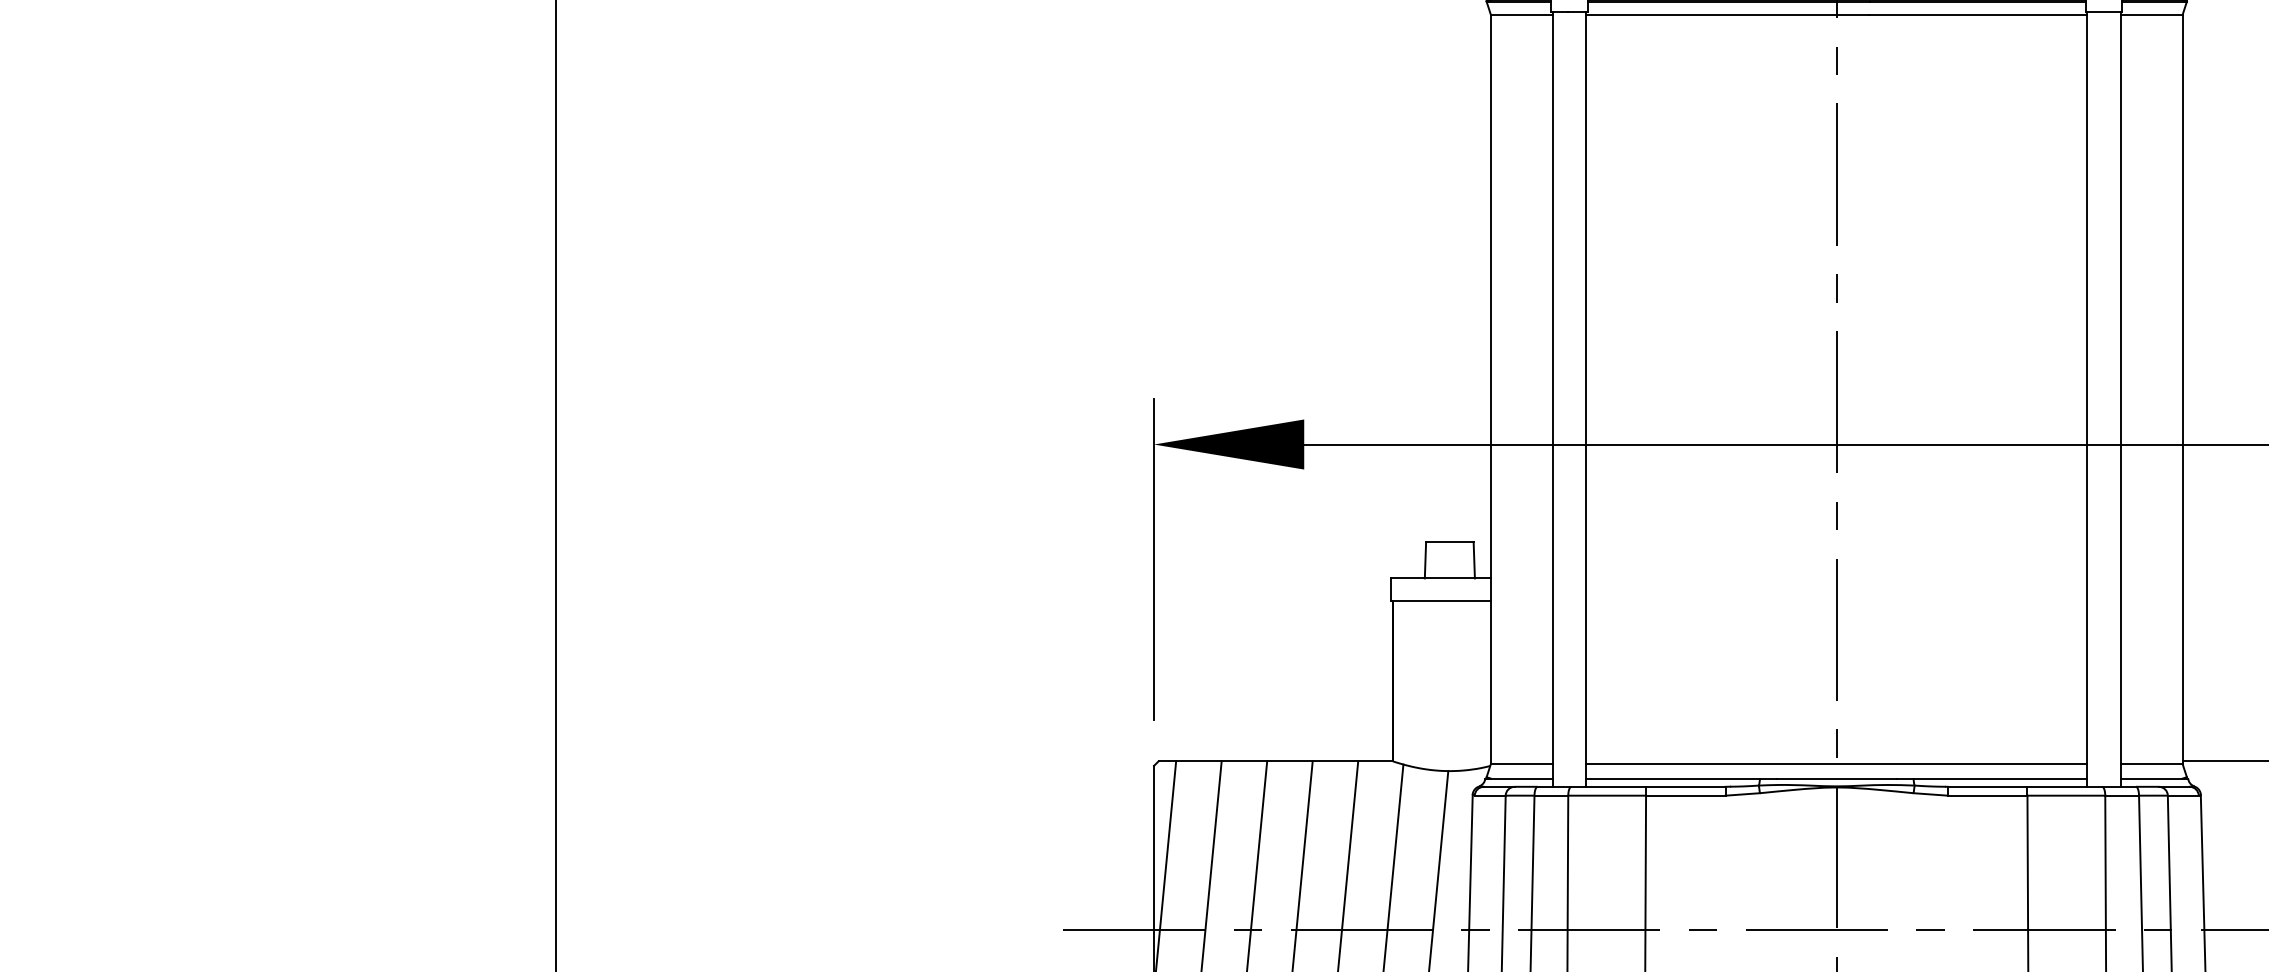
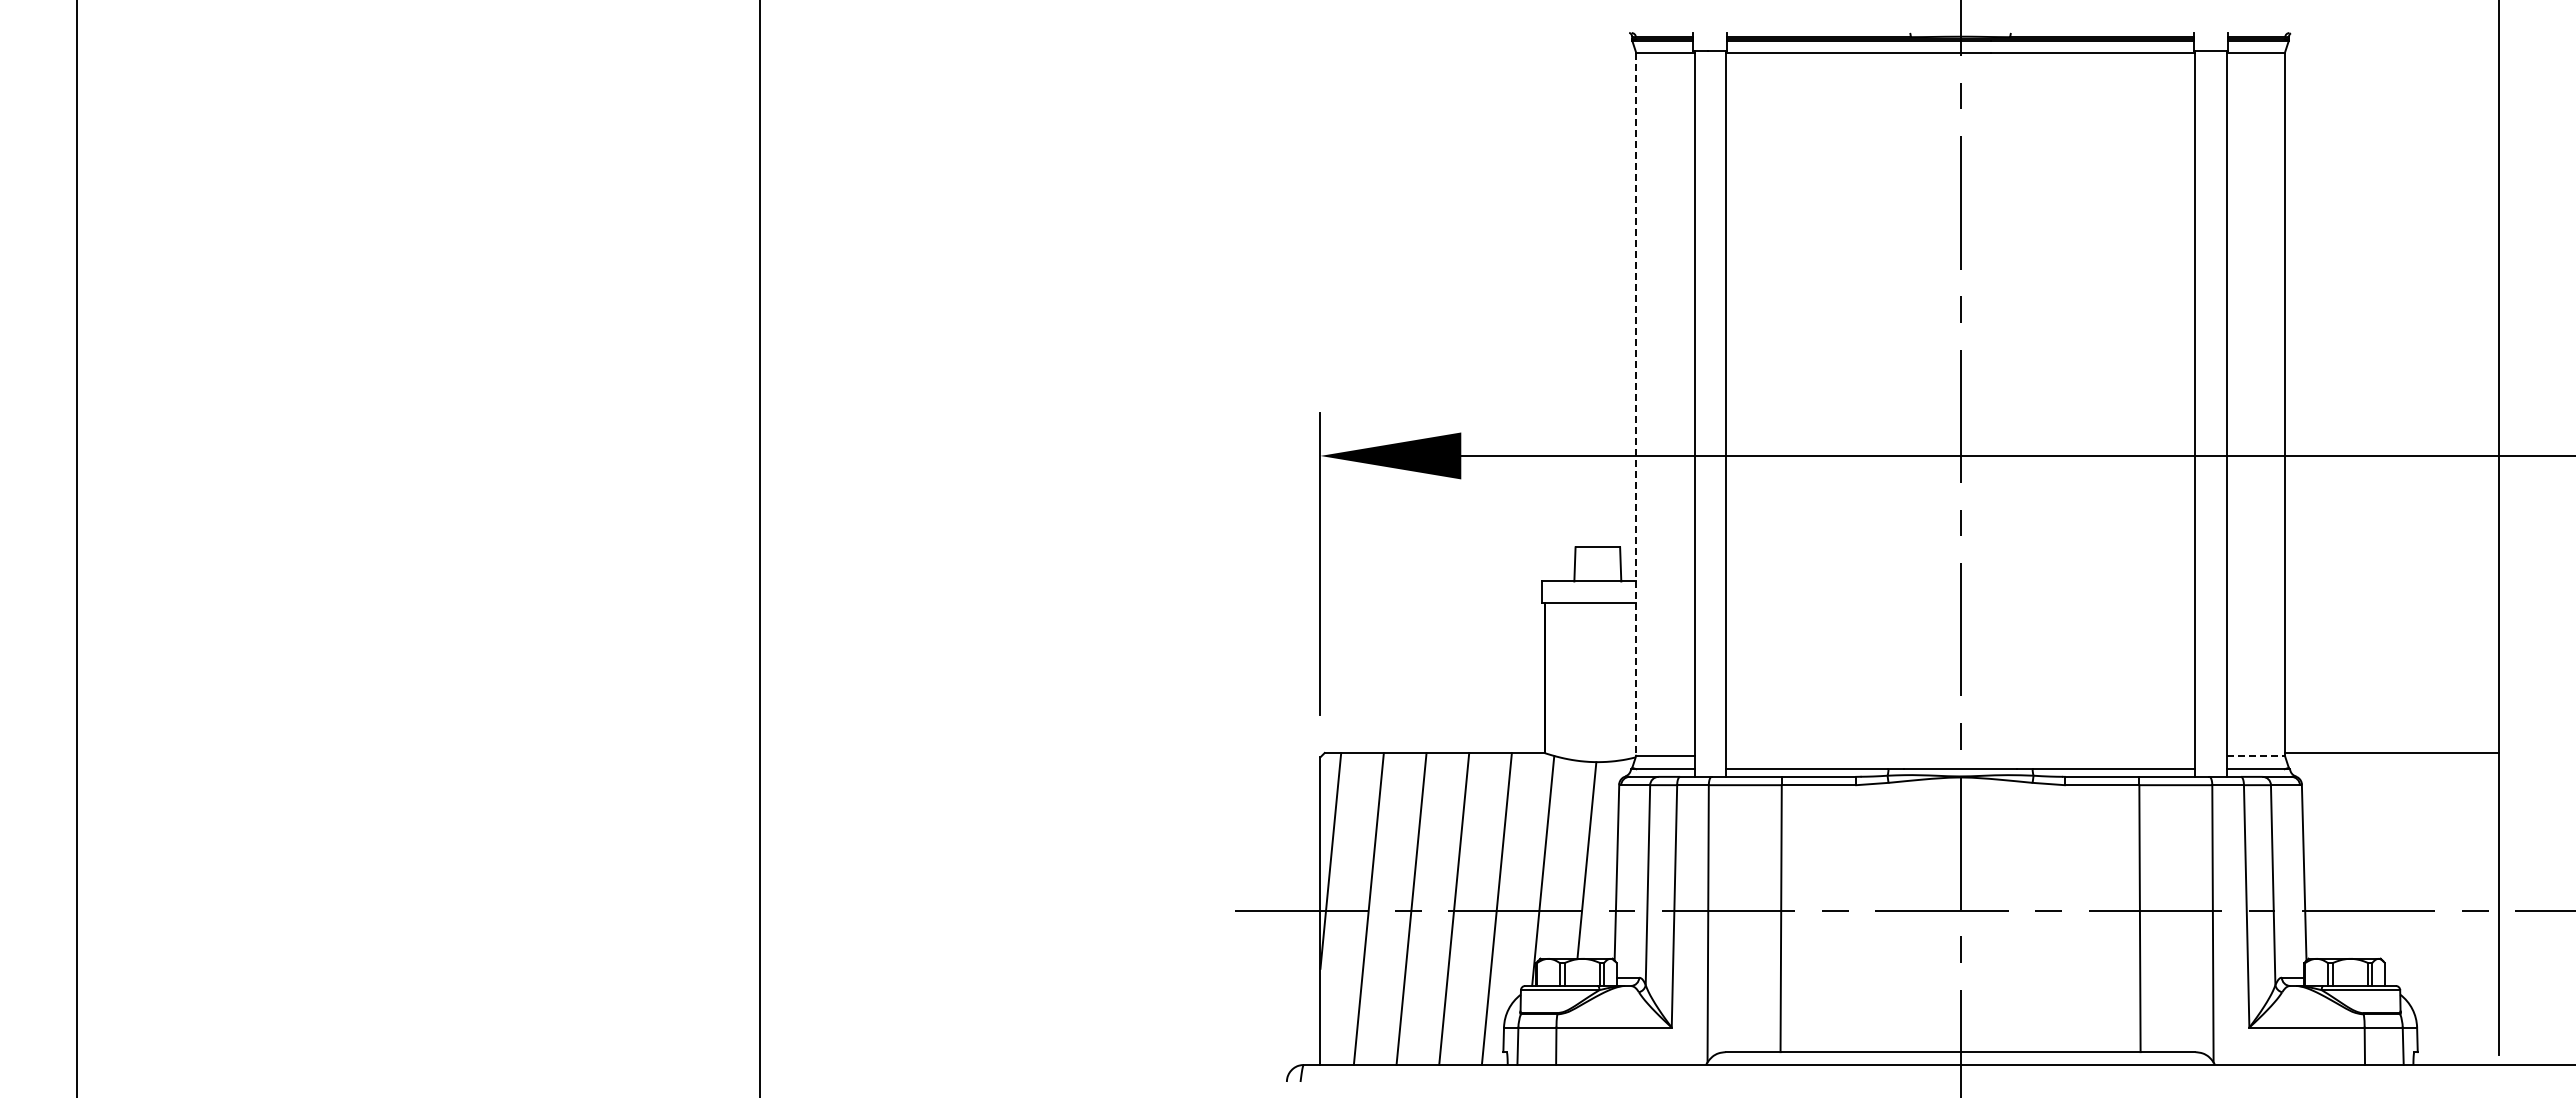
line: (1491, 389) -> (1636, 404), solid -> dashed
line: (1836, 764) -> (1960, 755), removed
line: (2152, 764) -> (2256, 755), solid -> dashed

